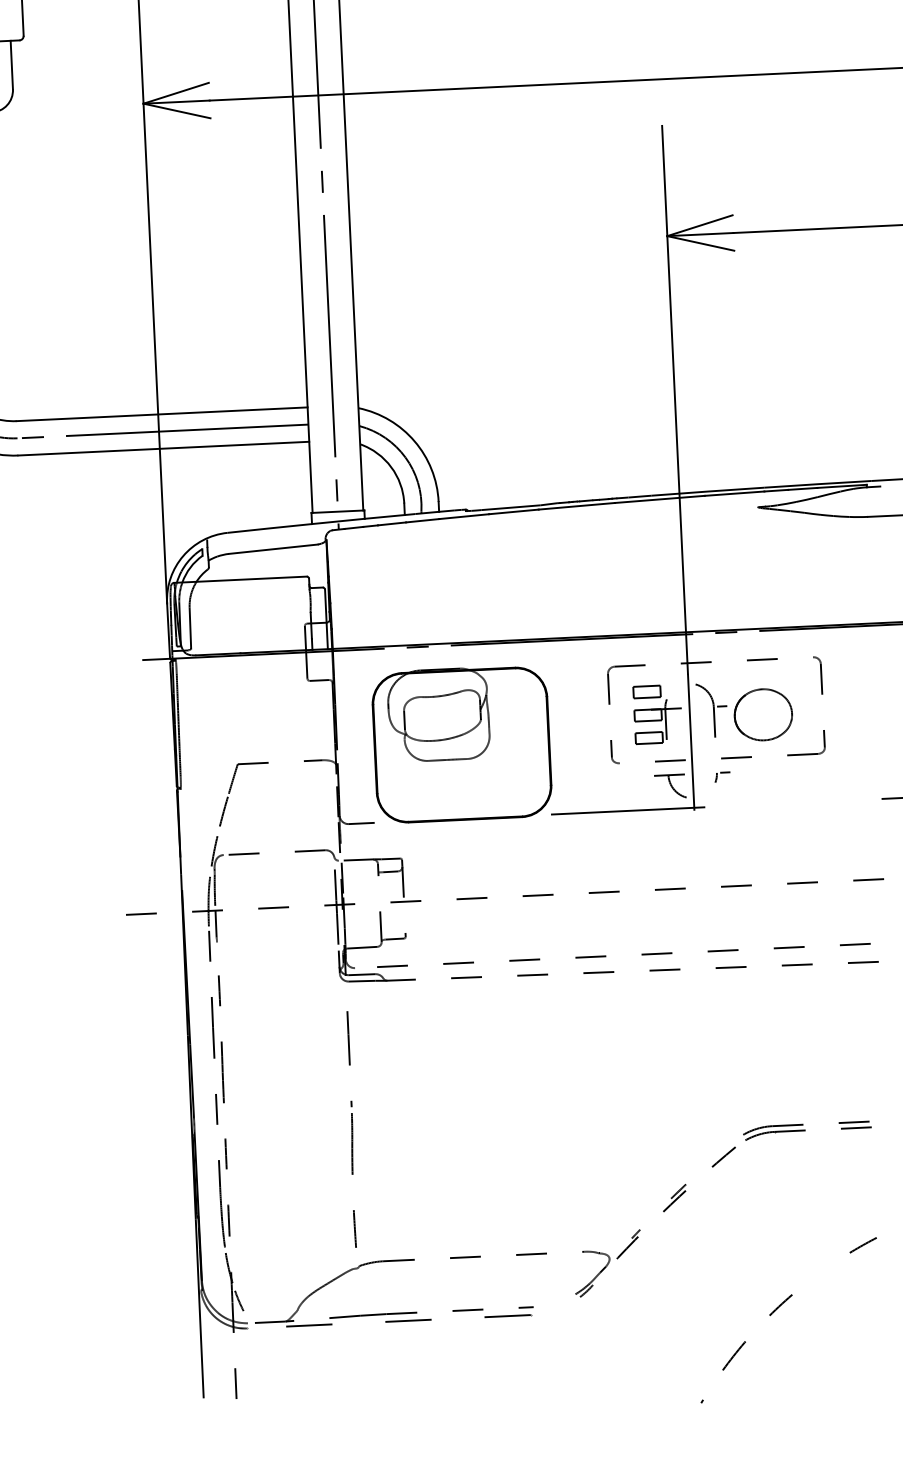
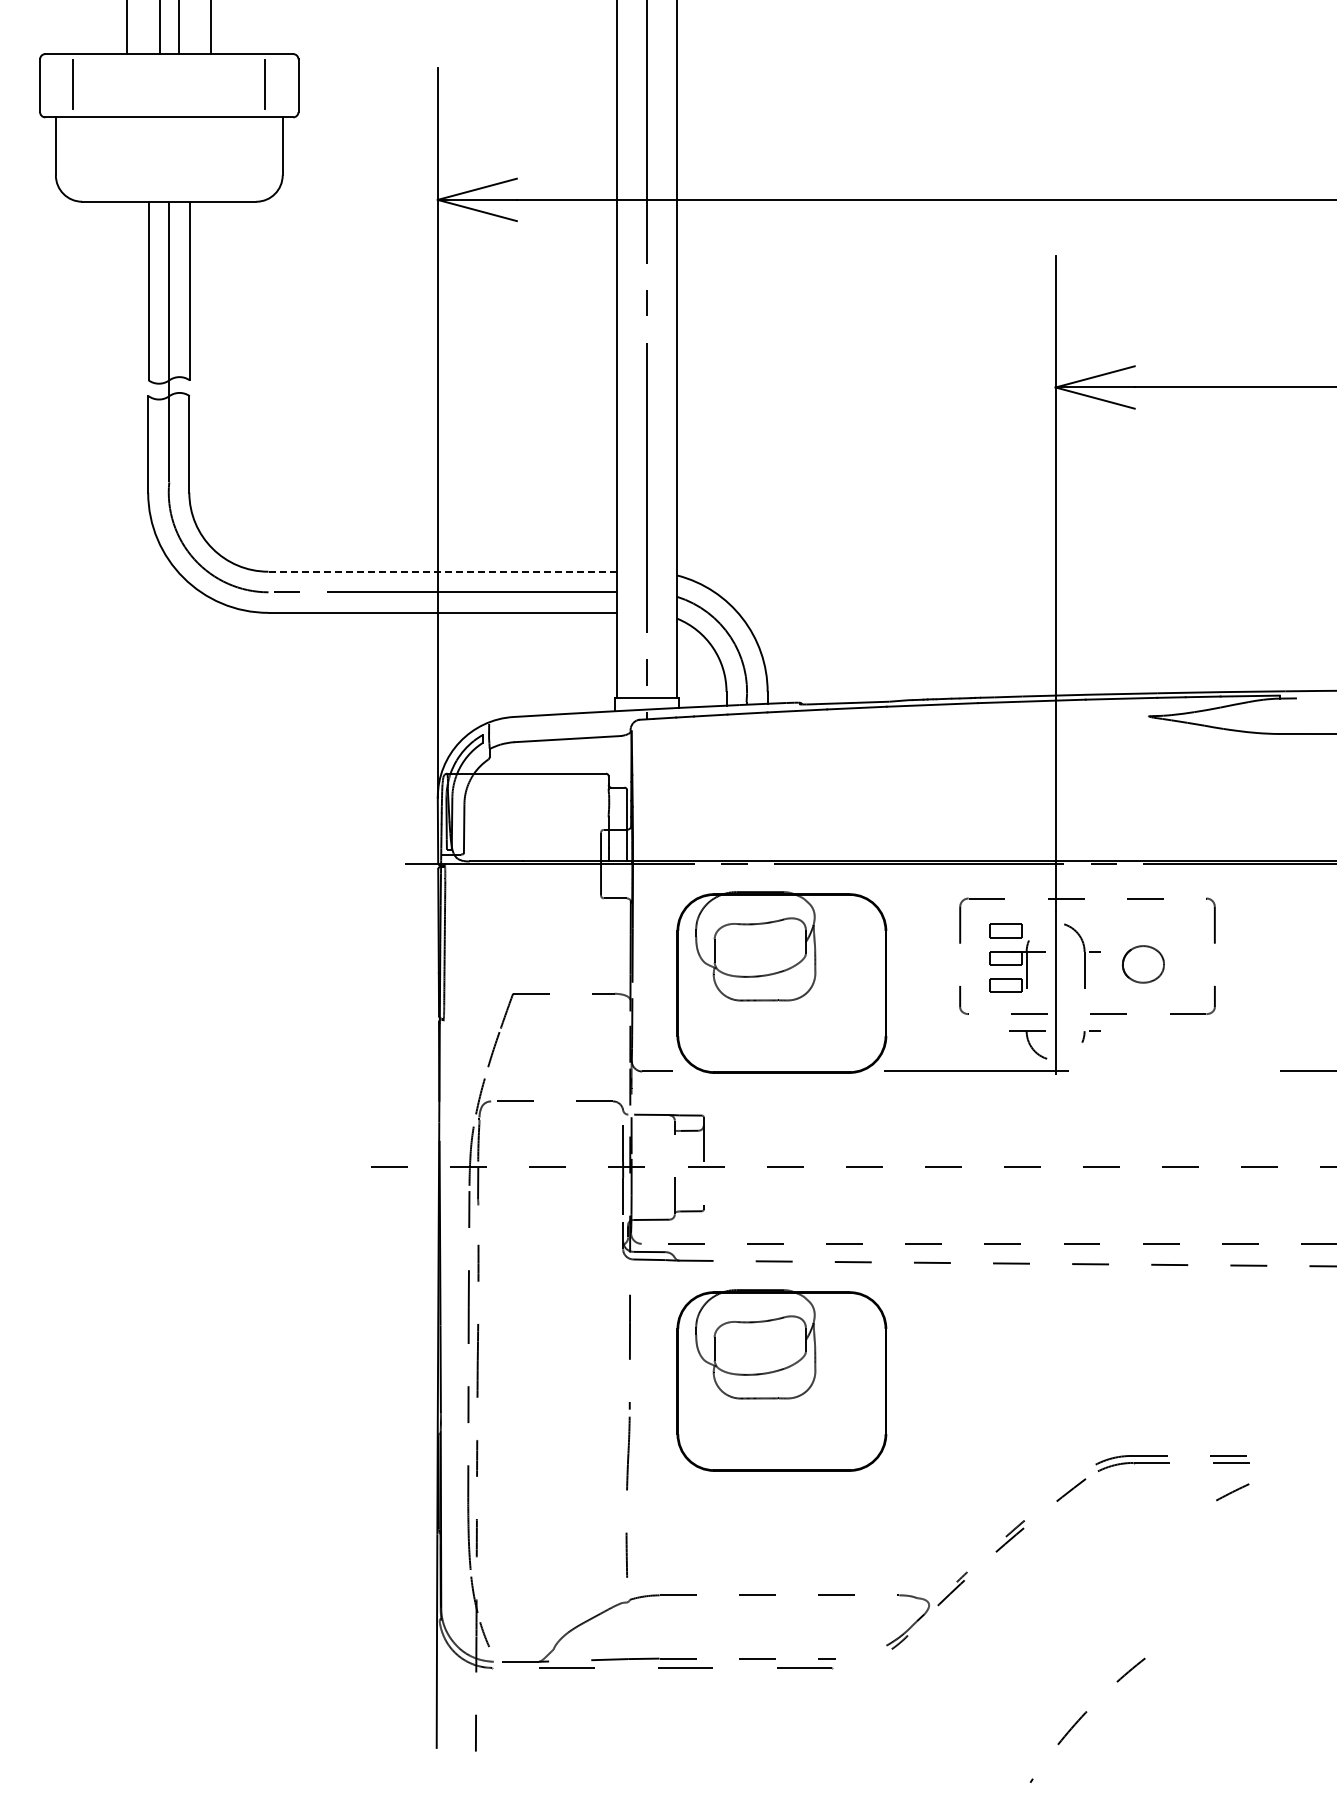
line: (162, 414) -> (442, 571), solid -> dashed
part: (763, 714) -> (1143, 964), size x0.6
part: (477, 1076) -> (781, 1380), added
line: (863, 1245) -> (1232, 1492), moved

